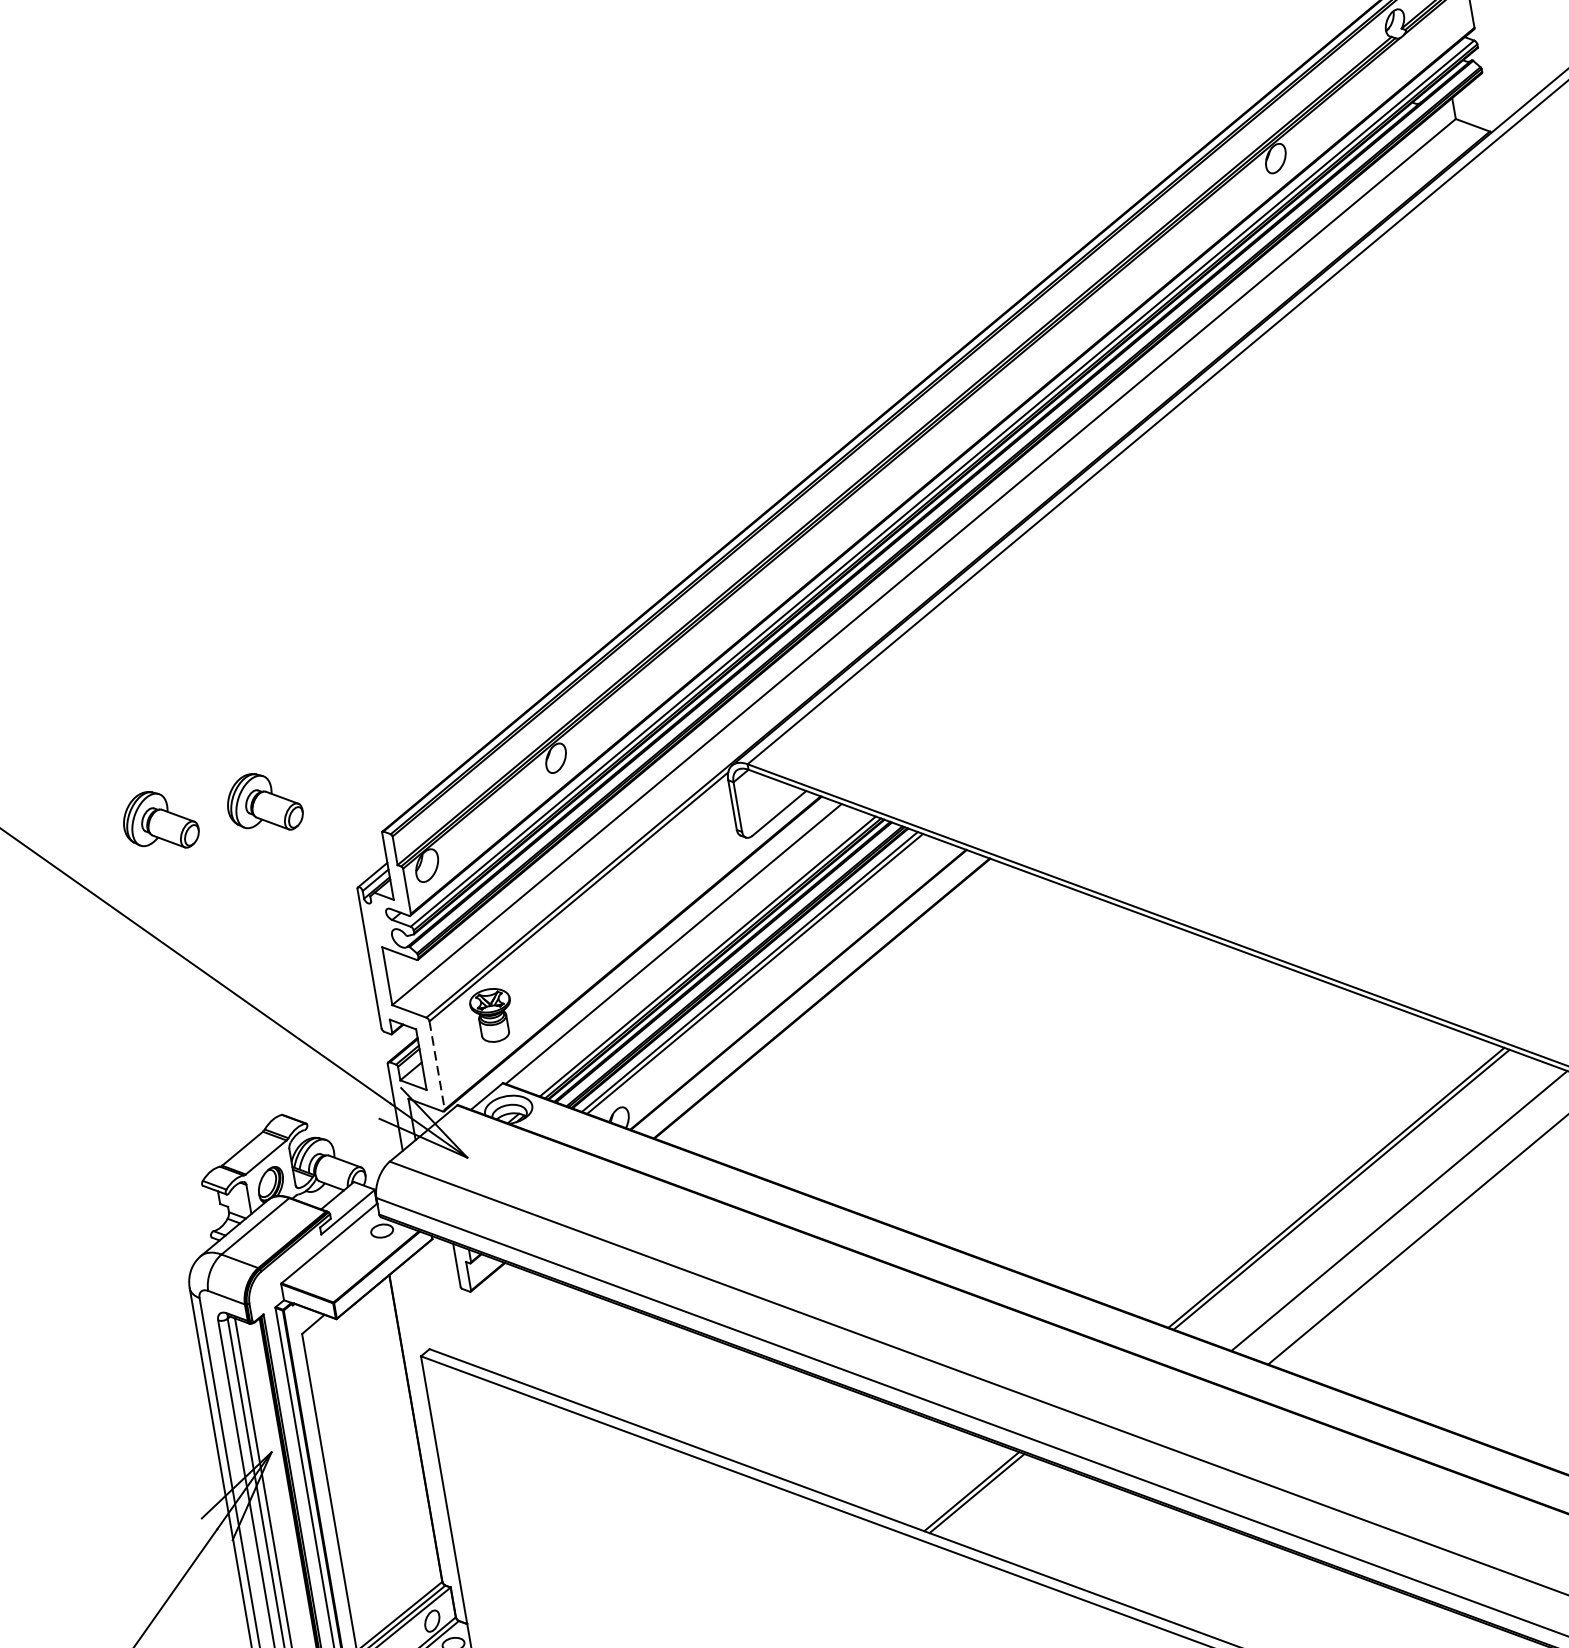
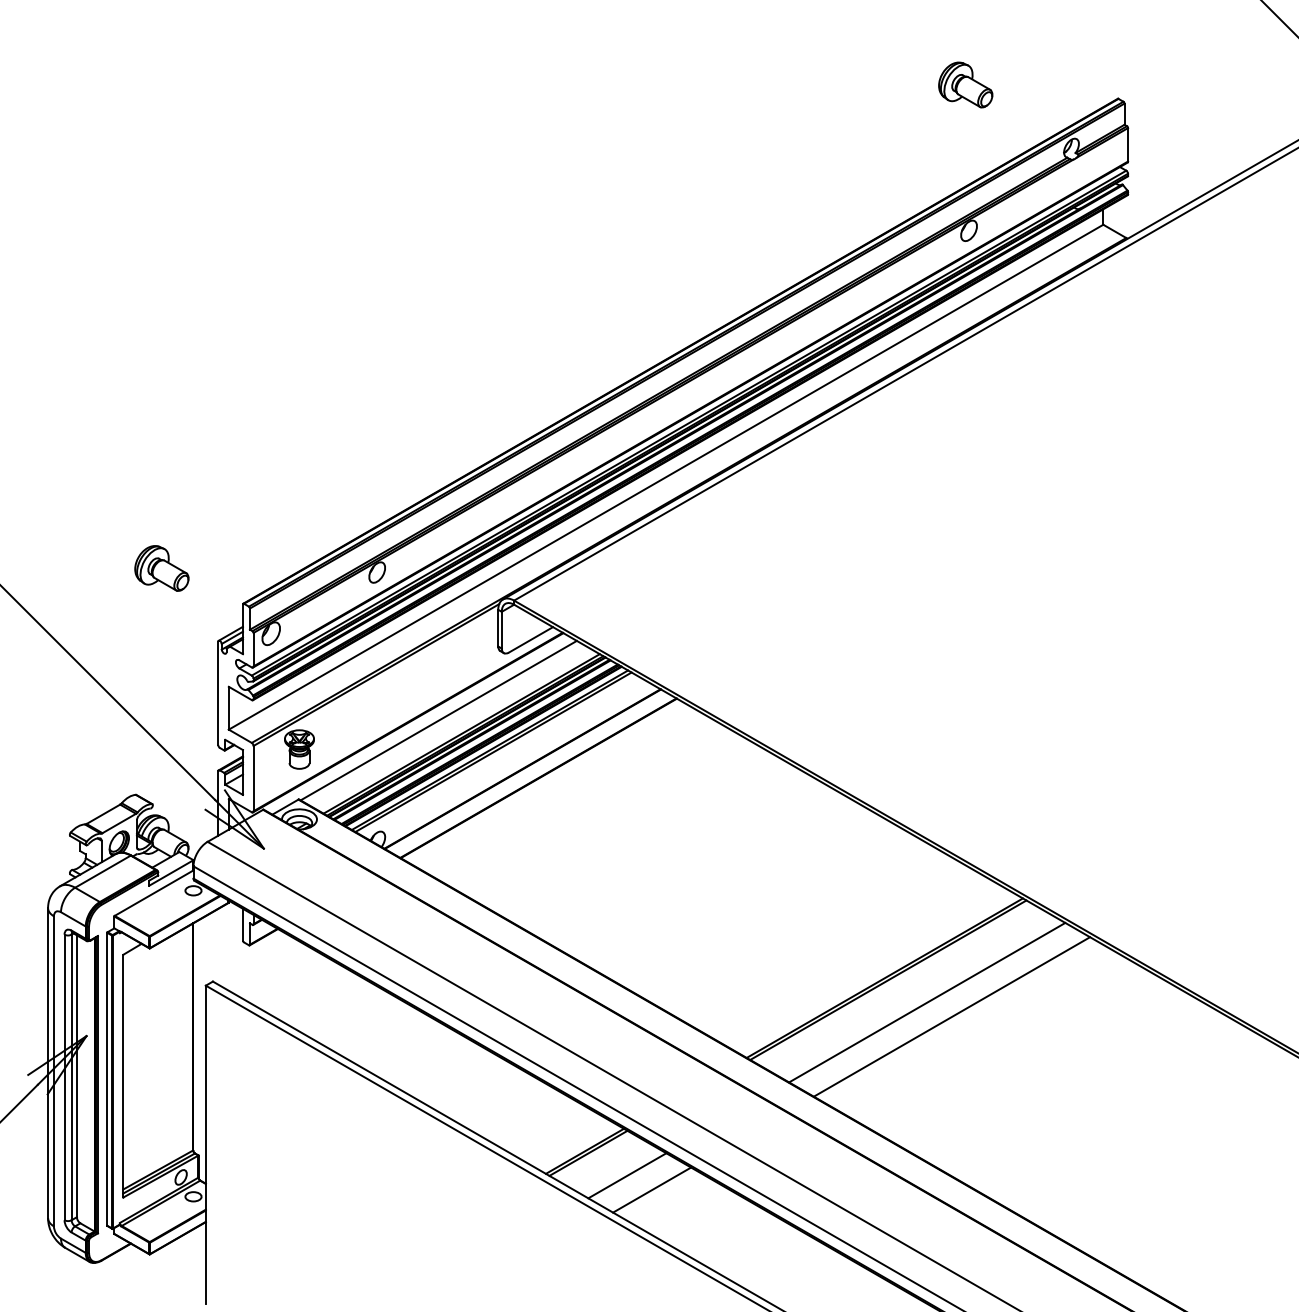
part: (159, 821) -> (84, 568), removed
line: (437, 1065) -> (253, 778), dashed -> solid
line: (1034, 1514) -> (627, 1175), added
line: (1071, 1527) -> (652, 1189), added

